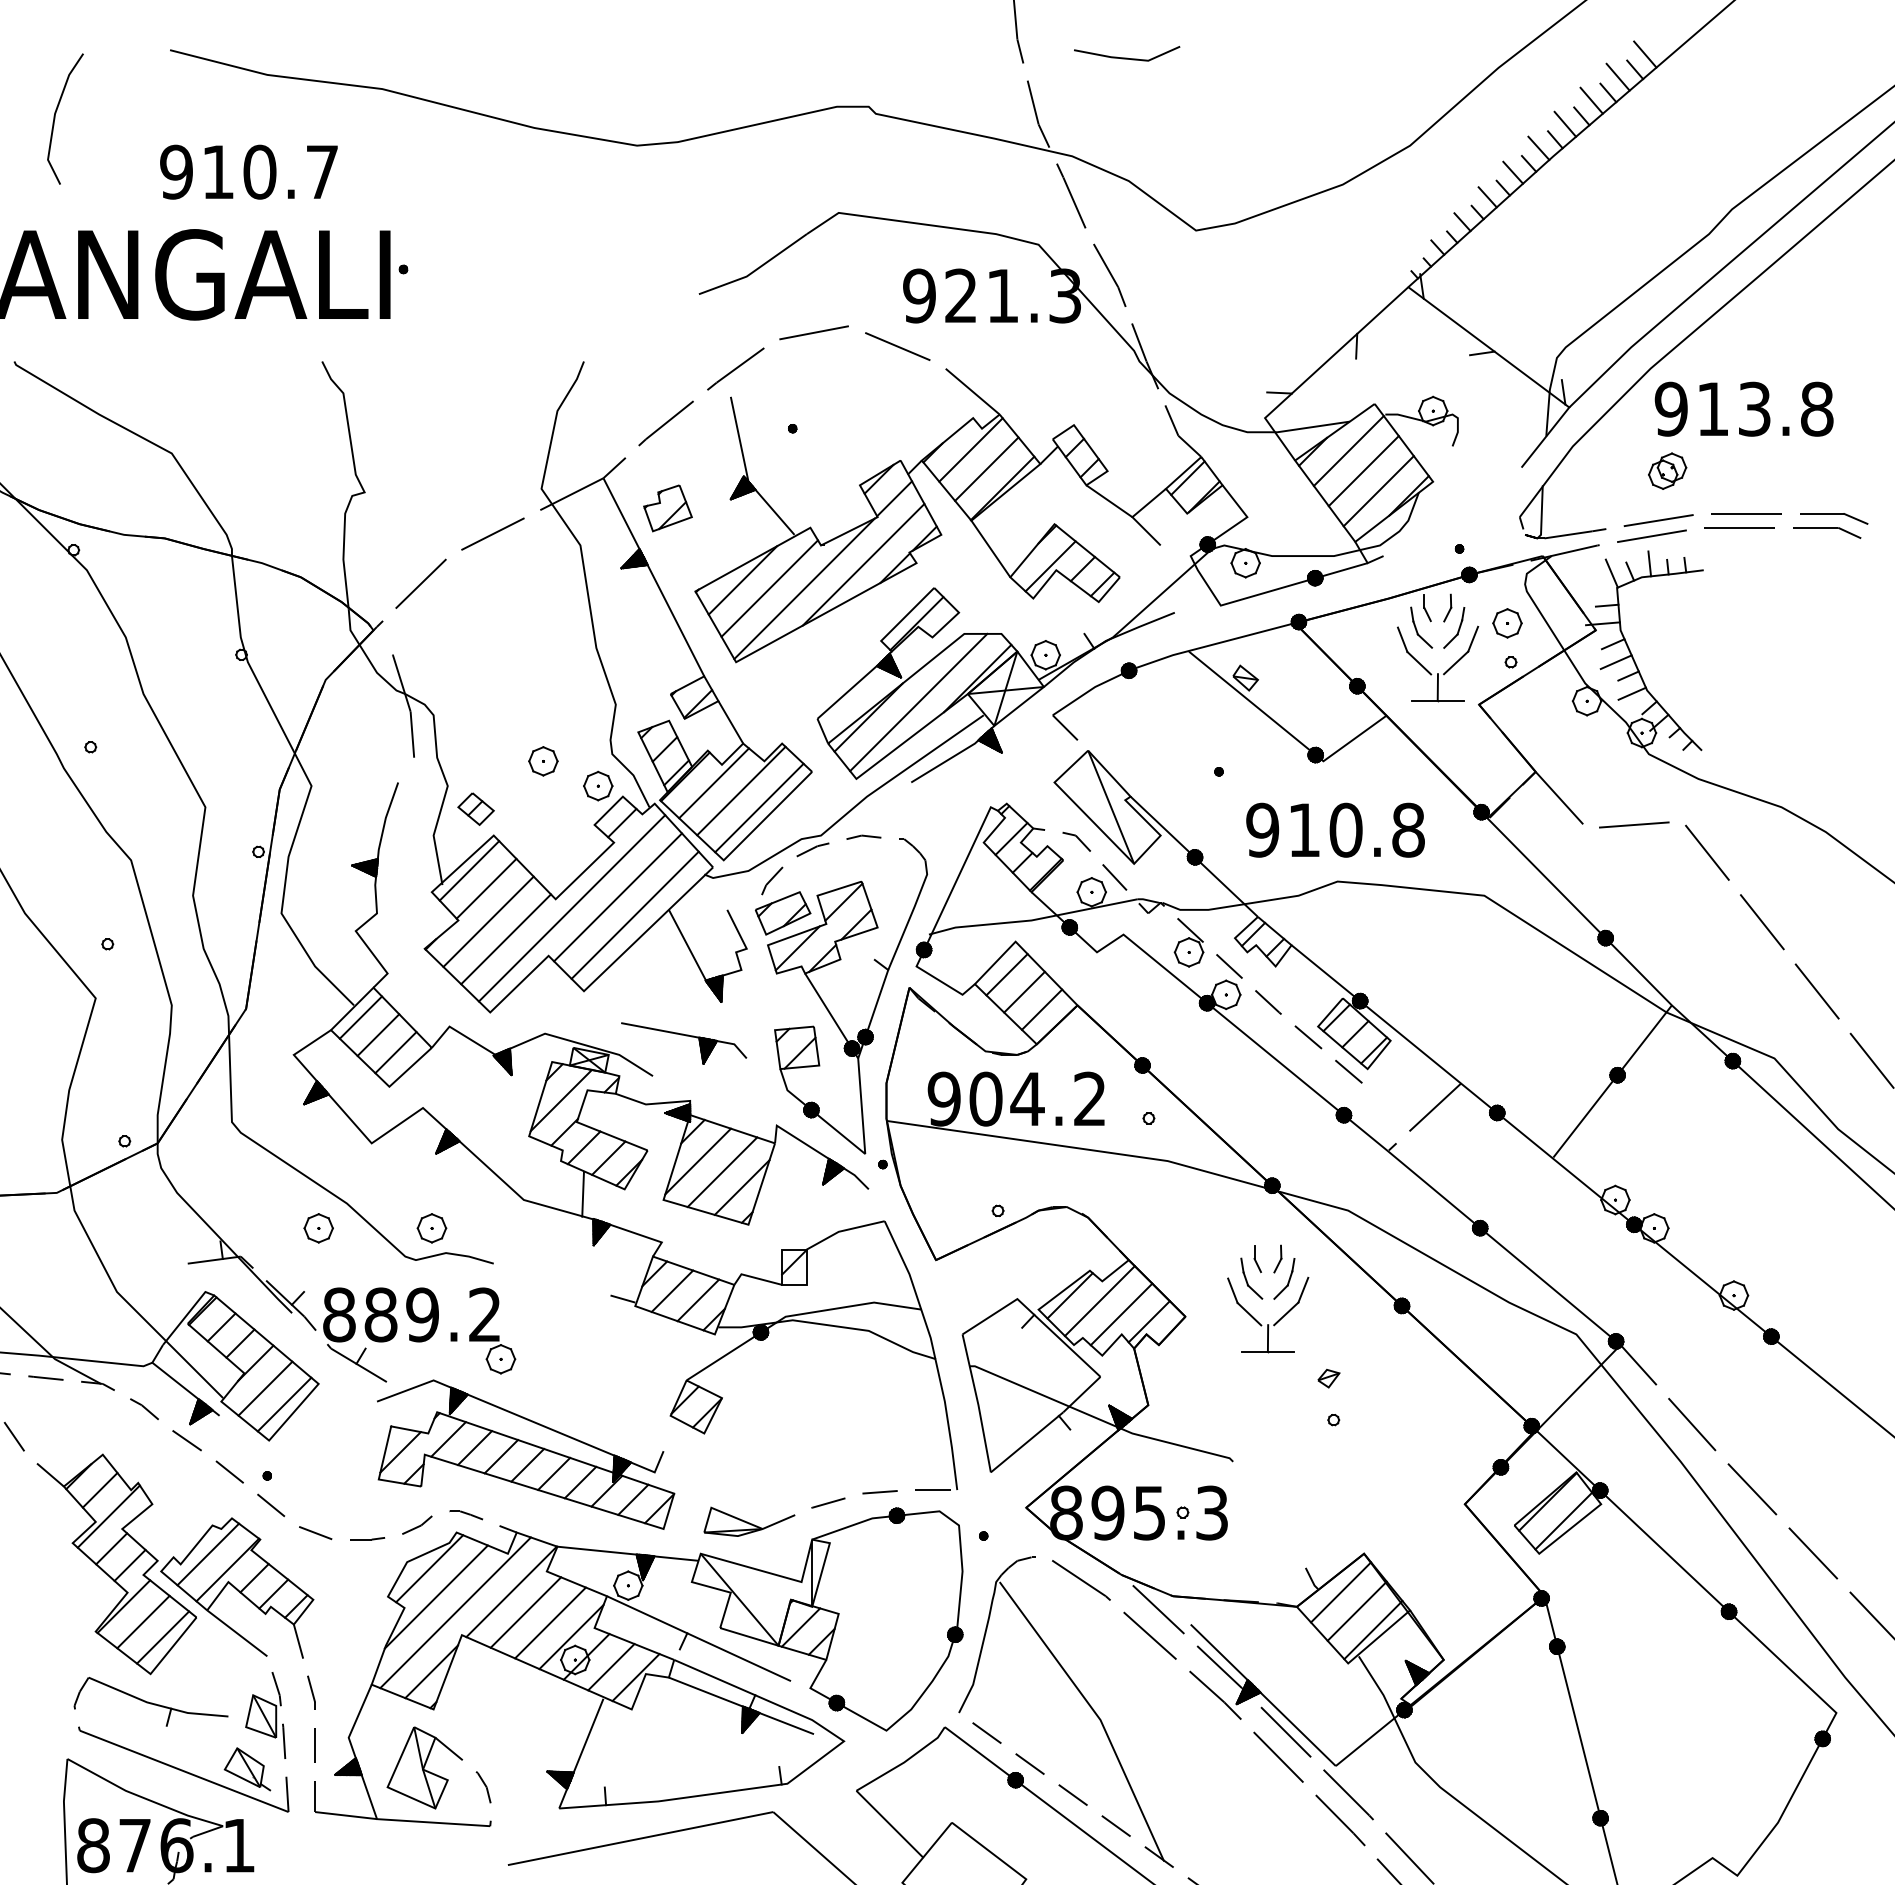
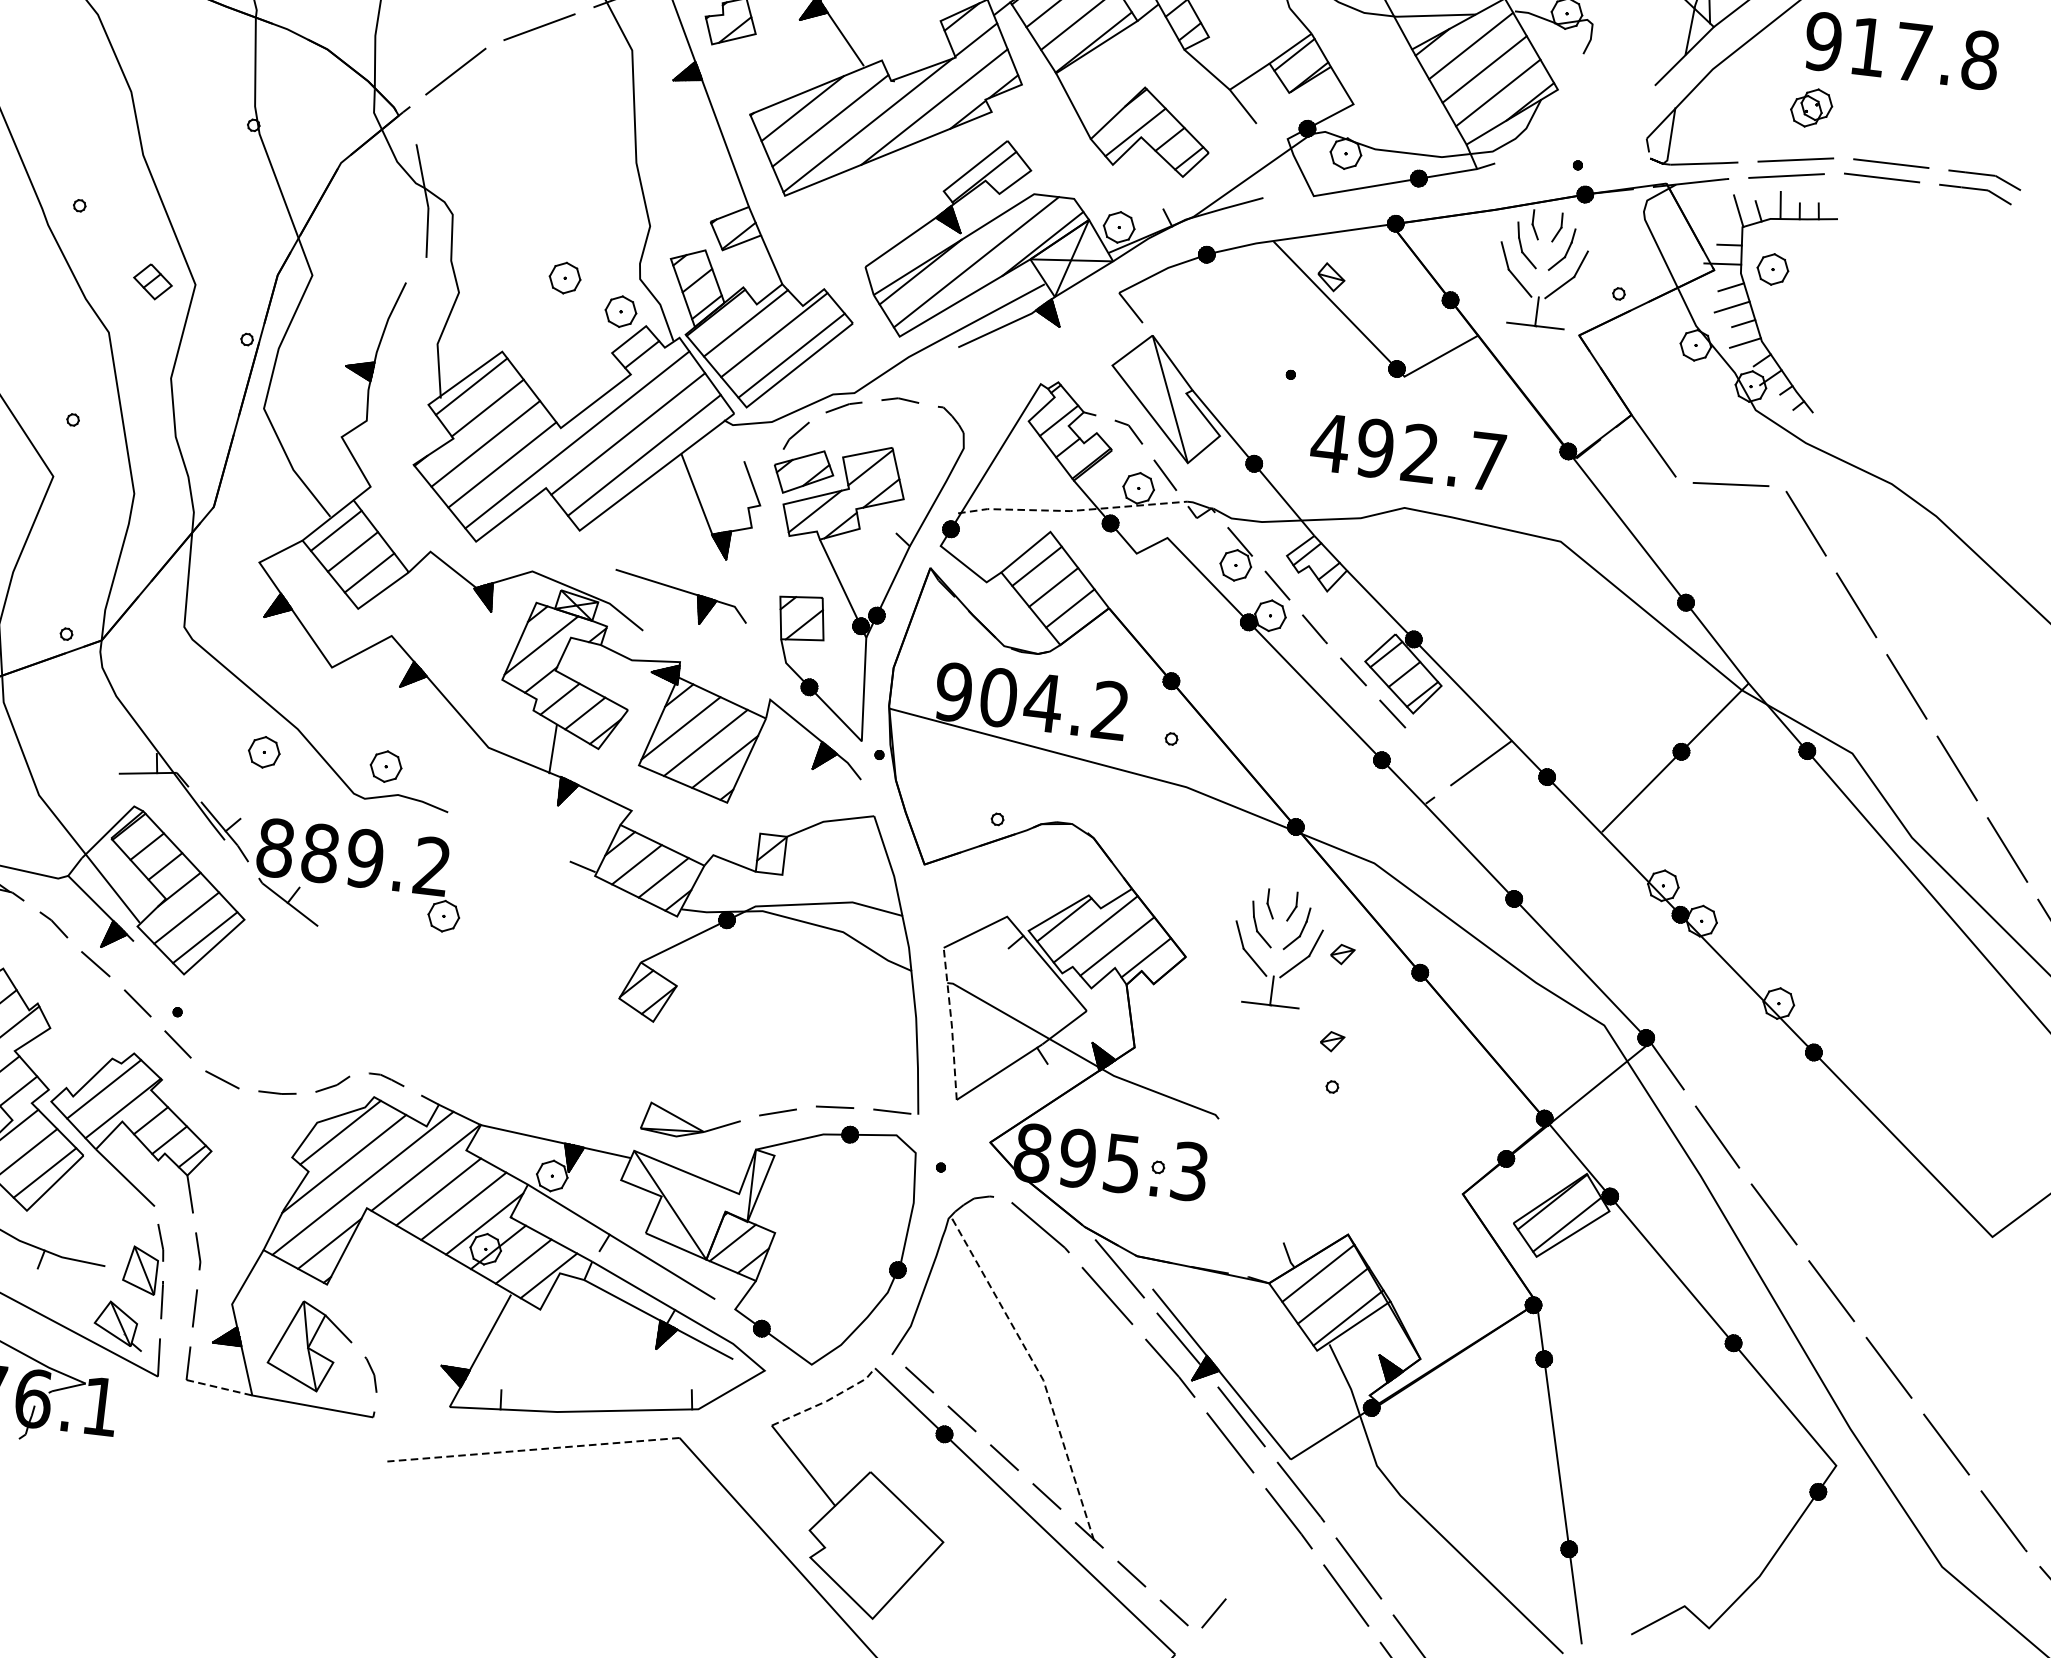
text: (1754, 408) -> (1913, 51), 913.8 -> 917.8
part: (1507, 623) -> (1772, 269), moved
part: (475, 808) -> (152, 281), moved
text: (1334, 829) -> (1407, 451), 910.8 -> 492.7
line: (1032, 920) -> (1071, 511), solid -> dashed
part: (1328, 1297) -> (1342, 954), added
line: (978, 1403) -> (952, 1024), solid -> dashed
part: (526, 1454) -> (459, 1021), removed
line: (1096, 1714) -> (1039, 1373), solid -> dashed
line: (904, 1762) -> (827, 1401), solid -> dashed
line: (346, 1815) -> (219, 1387), solid -> dashed
line: (640, 1838) -> (533, 1449), solid -> dashed

